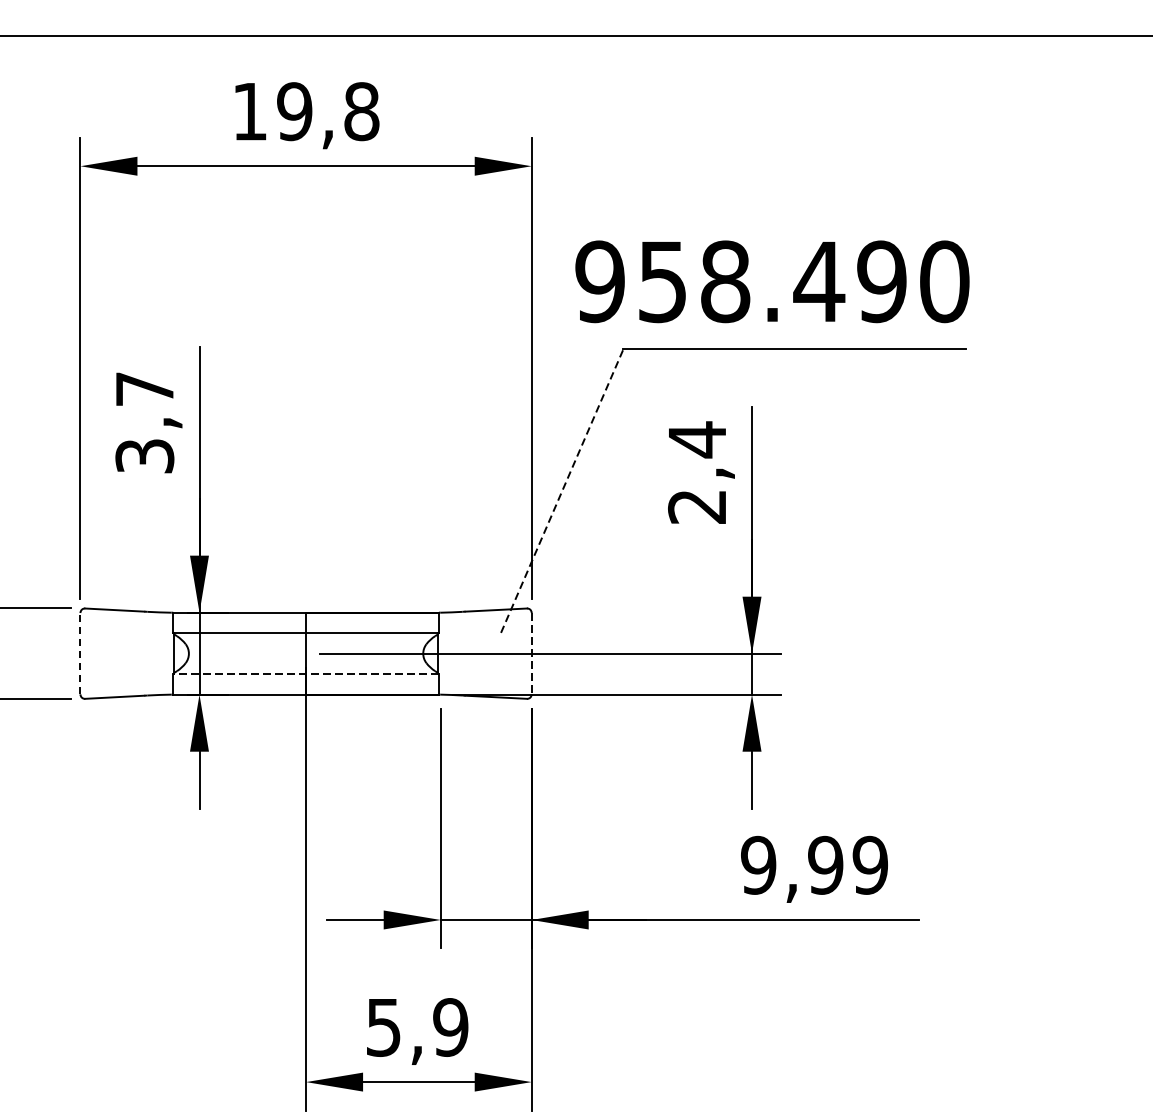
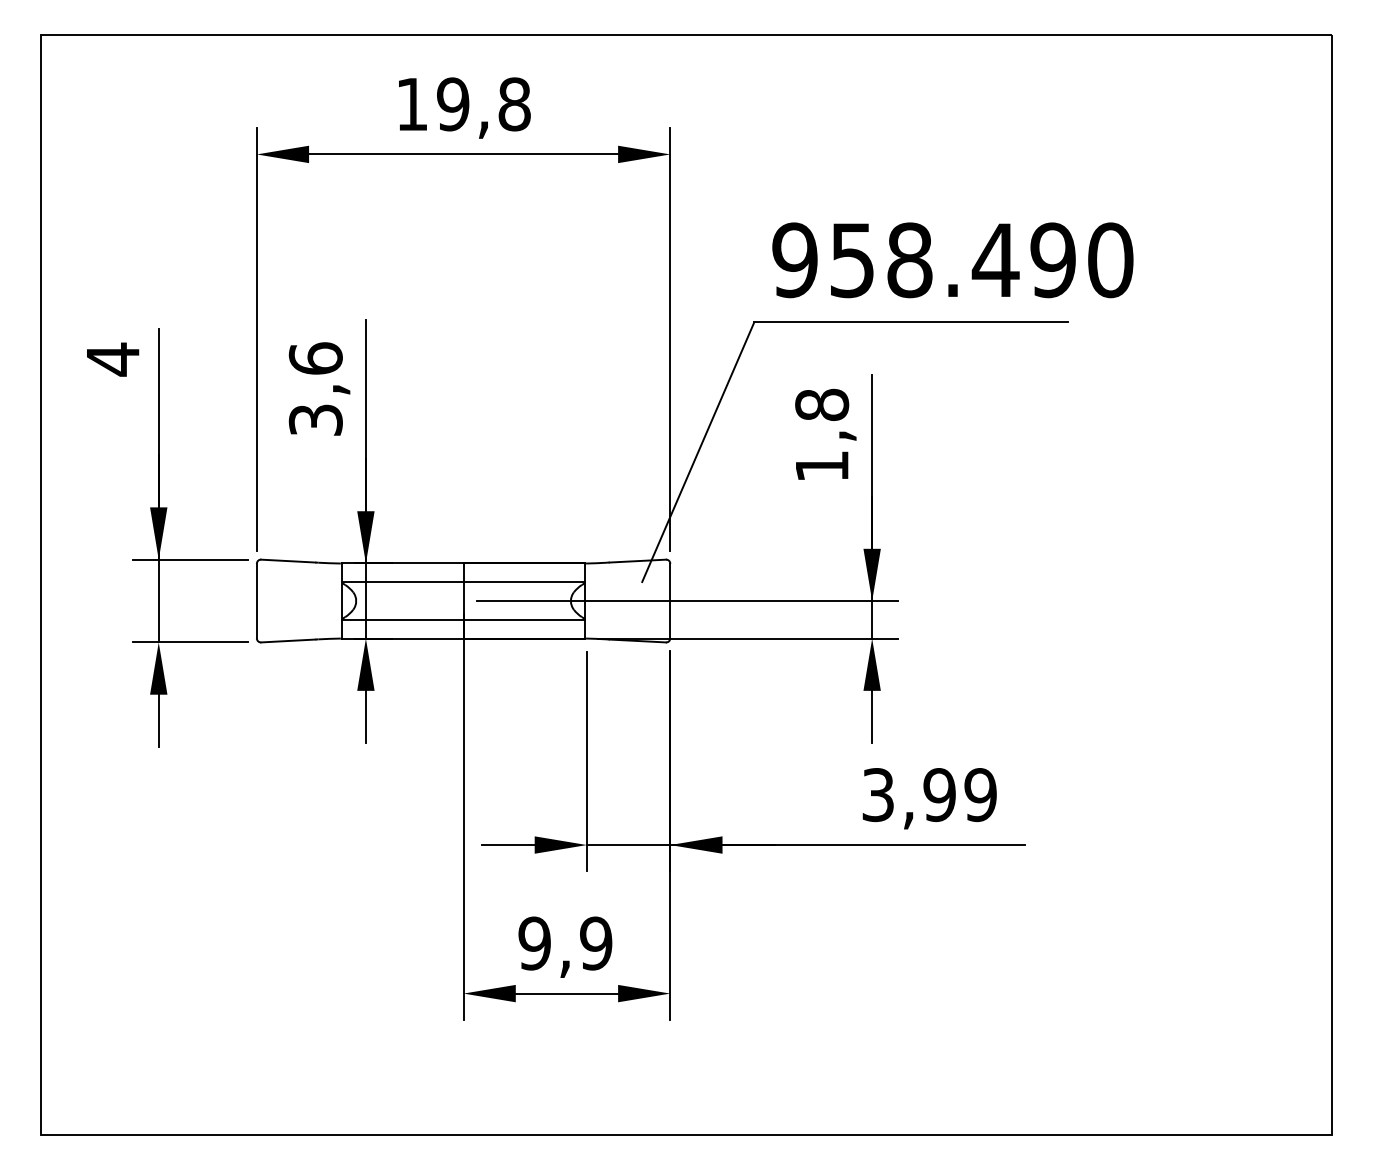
text: (772, 282) -> (952, 260), moved
text: (144, 388) -> (315, 358), 3,7 -> 3,6
text: (697, 472) -> (822, 435), 2,4 -> 1,8
line: (562, 490) -> (698, 451), dashed -> solid
line: (80, 653) -> (256, 600), dashed -> solid
line: (531, 654) -> (670, 601), dashed -> solid
line: (305, 673) -> (463, 619), dashed -> solid
text: (758, 864) -> (878, 794), 9,99 -> 3,99
text: (383, 1027) -> (534, 943), 5,9 -> 9,9

